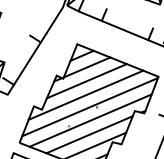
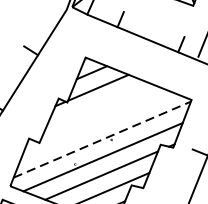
line: (86, 81) -> (97, 106), removed
line: (85, 94) -> (96, 123), removed
line: (90, 107) -> (102, 140), solid -> dashed

